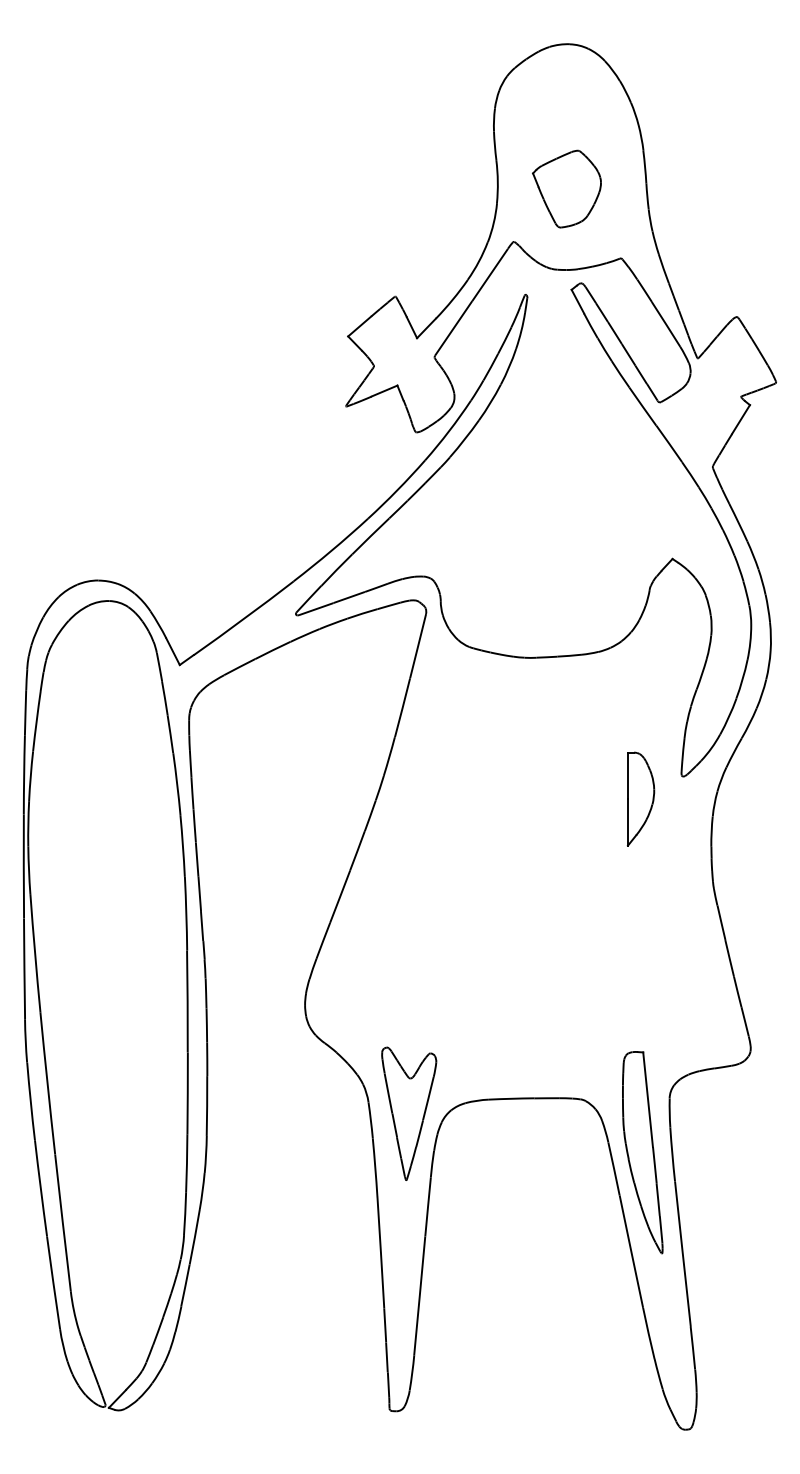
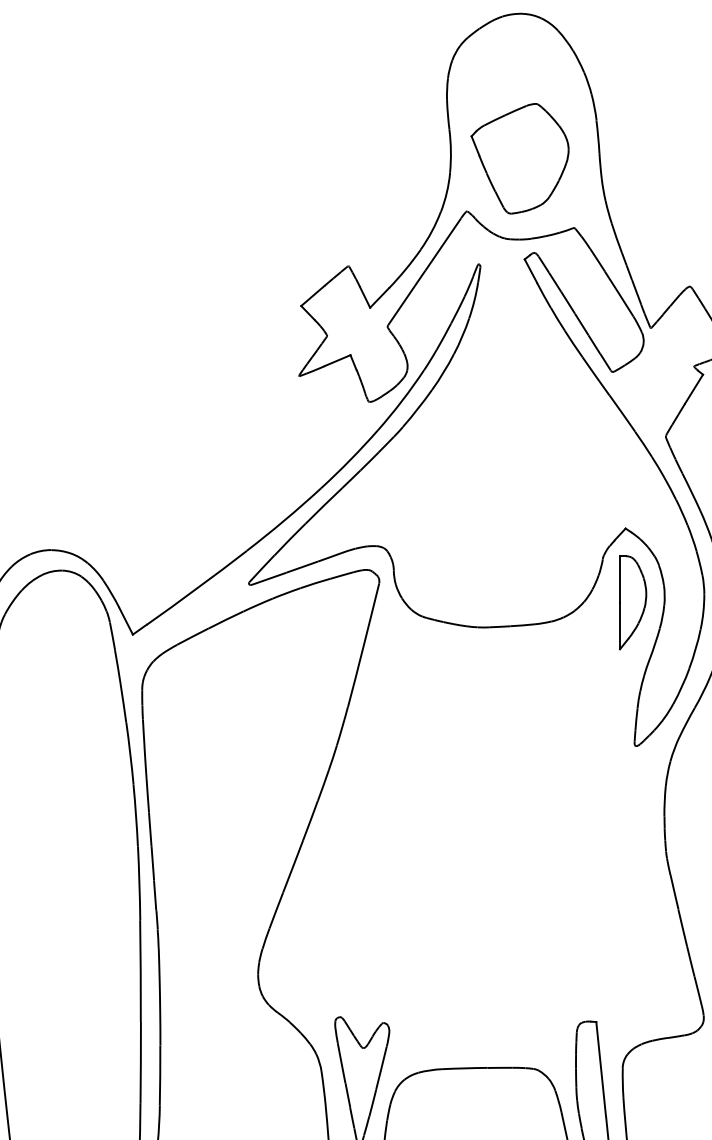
part: (566, 188) -> (519, 158), size x1.43
part: (640, 798) -> (632, 602), moved

